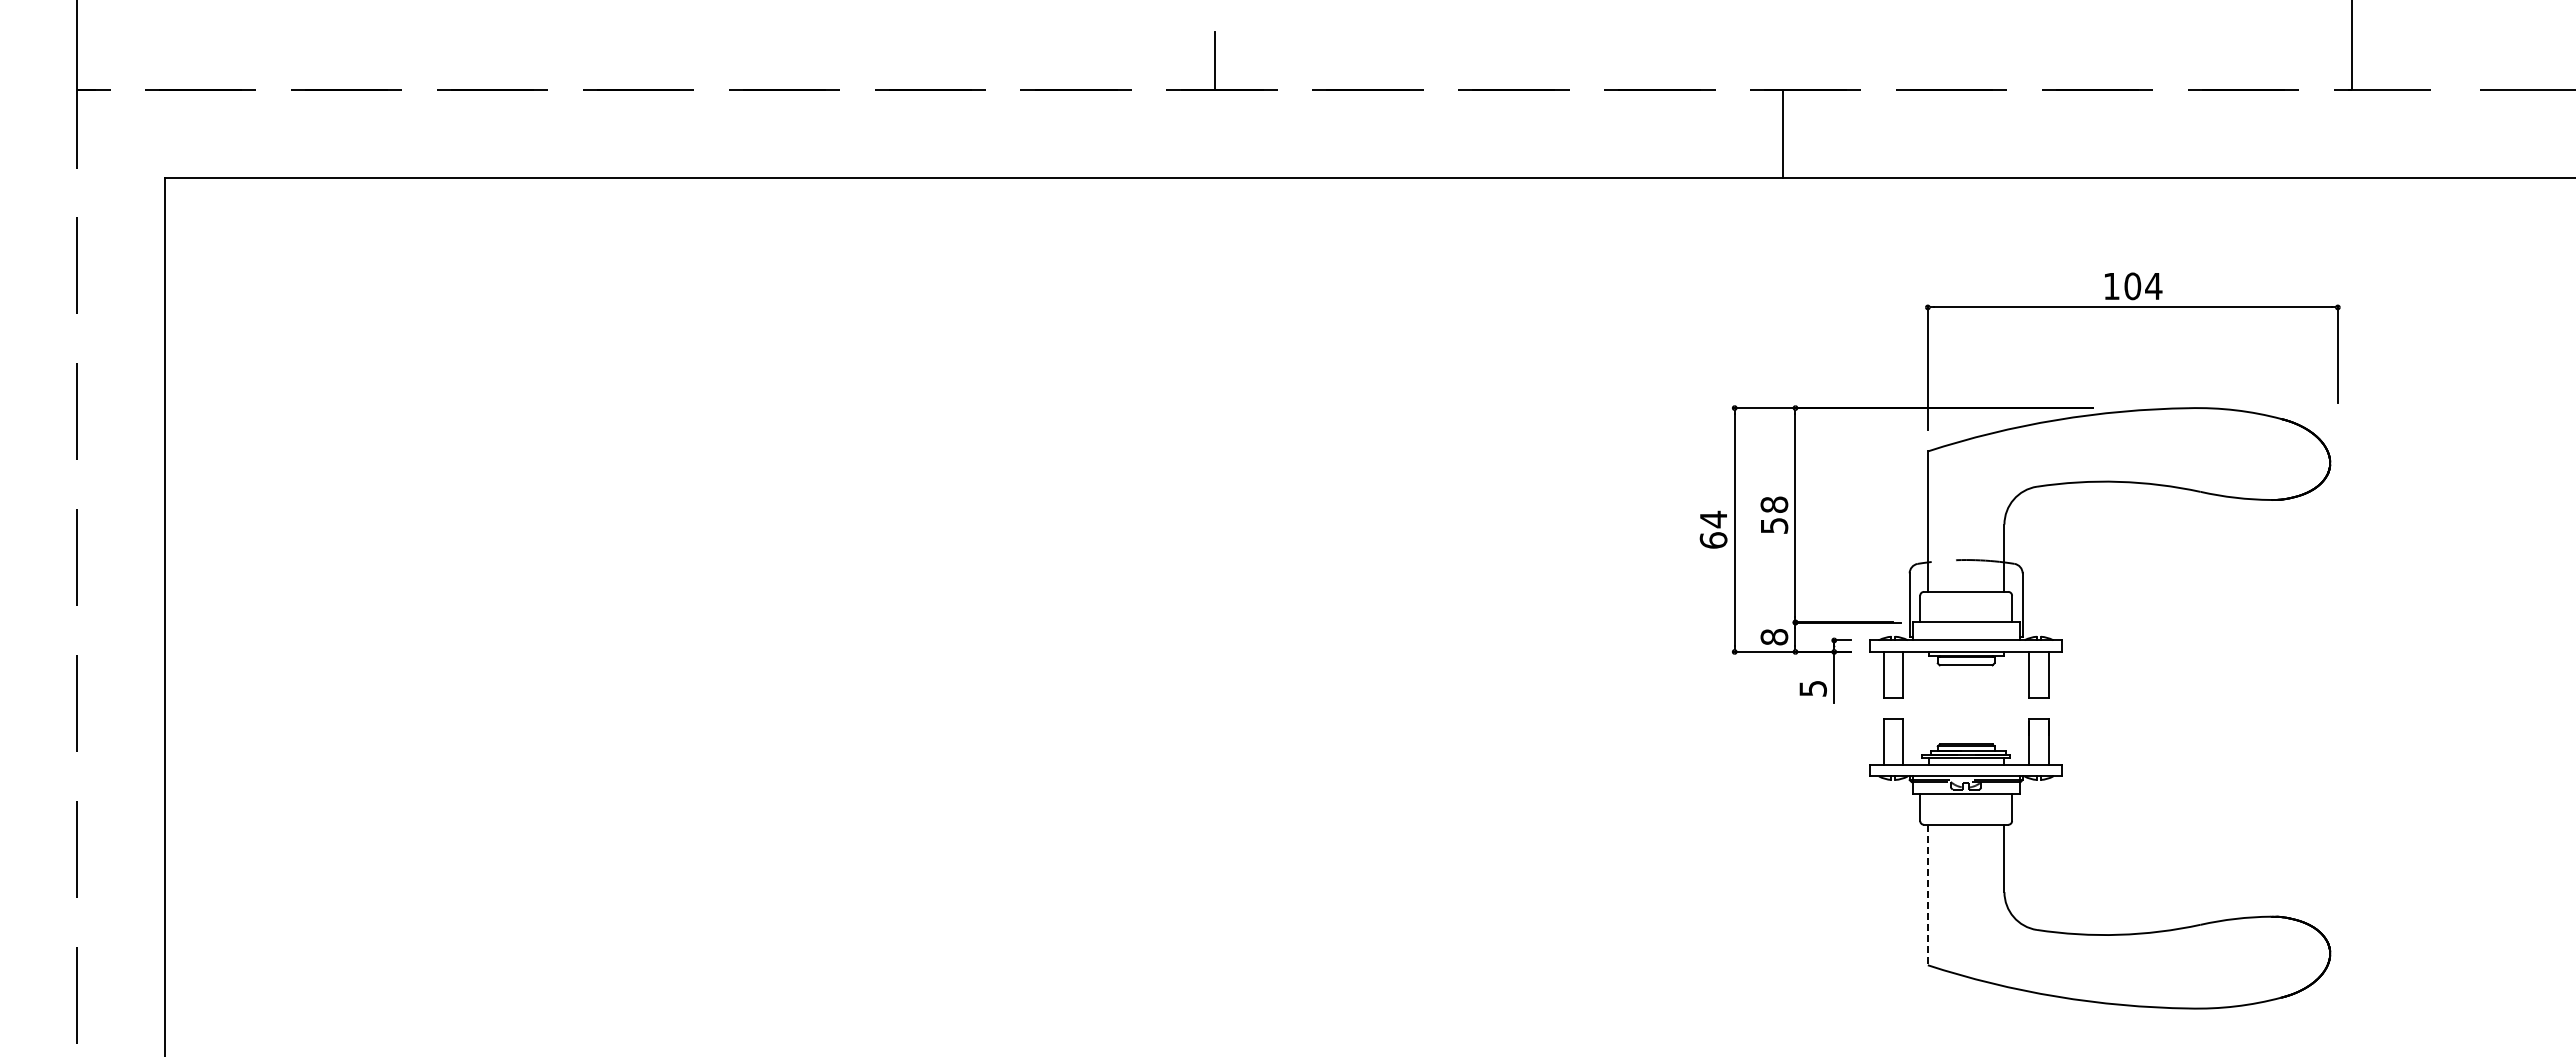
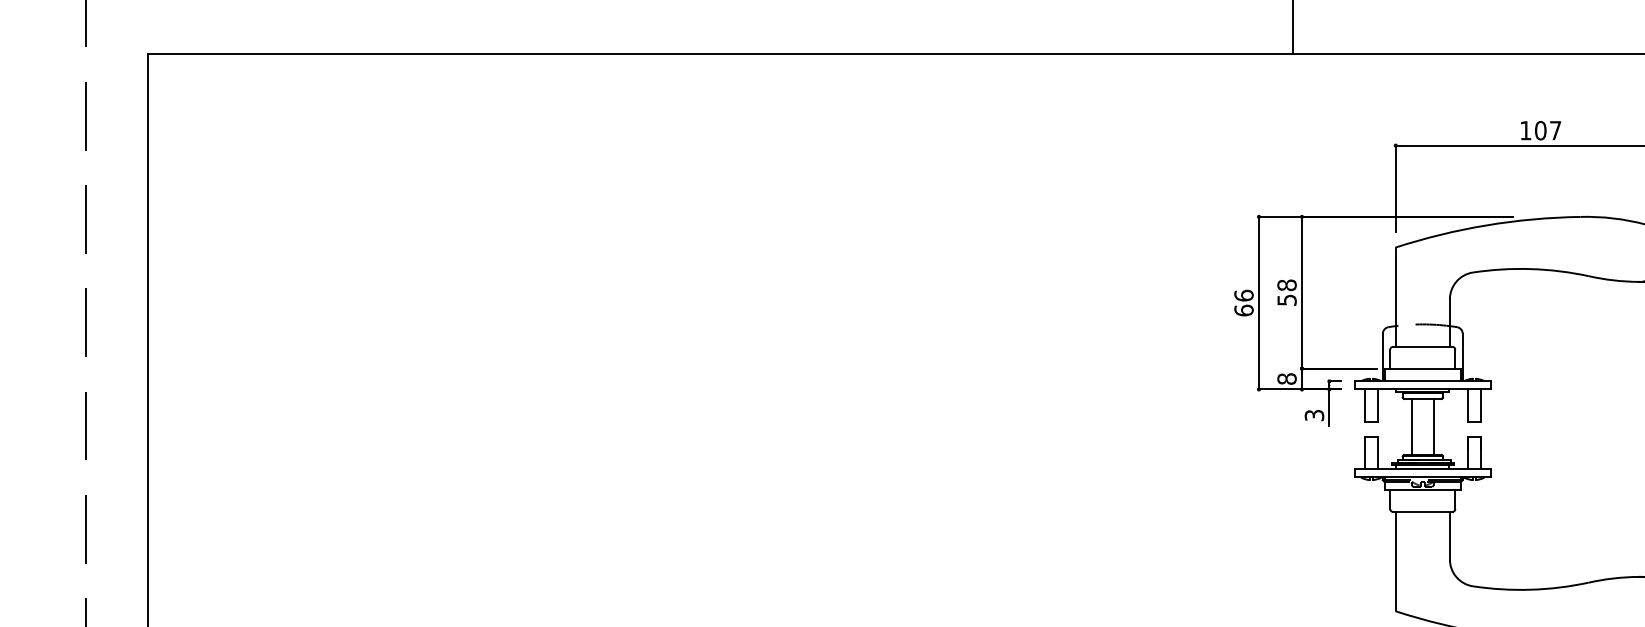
text: (2153, 286) -> (1555, 130), 104 -> 107
text: (1713, 519) -> (1243, 295), 64 -> 66
text: (1812, 687) -> (1314, 414), 5 -> 3
line: (1950, 704) -> (1411, 426), added
line: (1981, 704) -> (1433, 426), added
line: (1927, 895) -> (1395, 561), dashed -> solid

